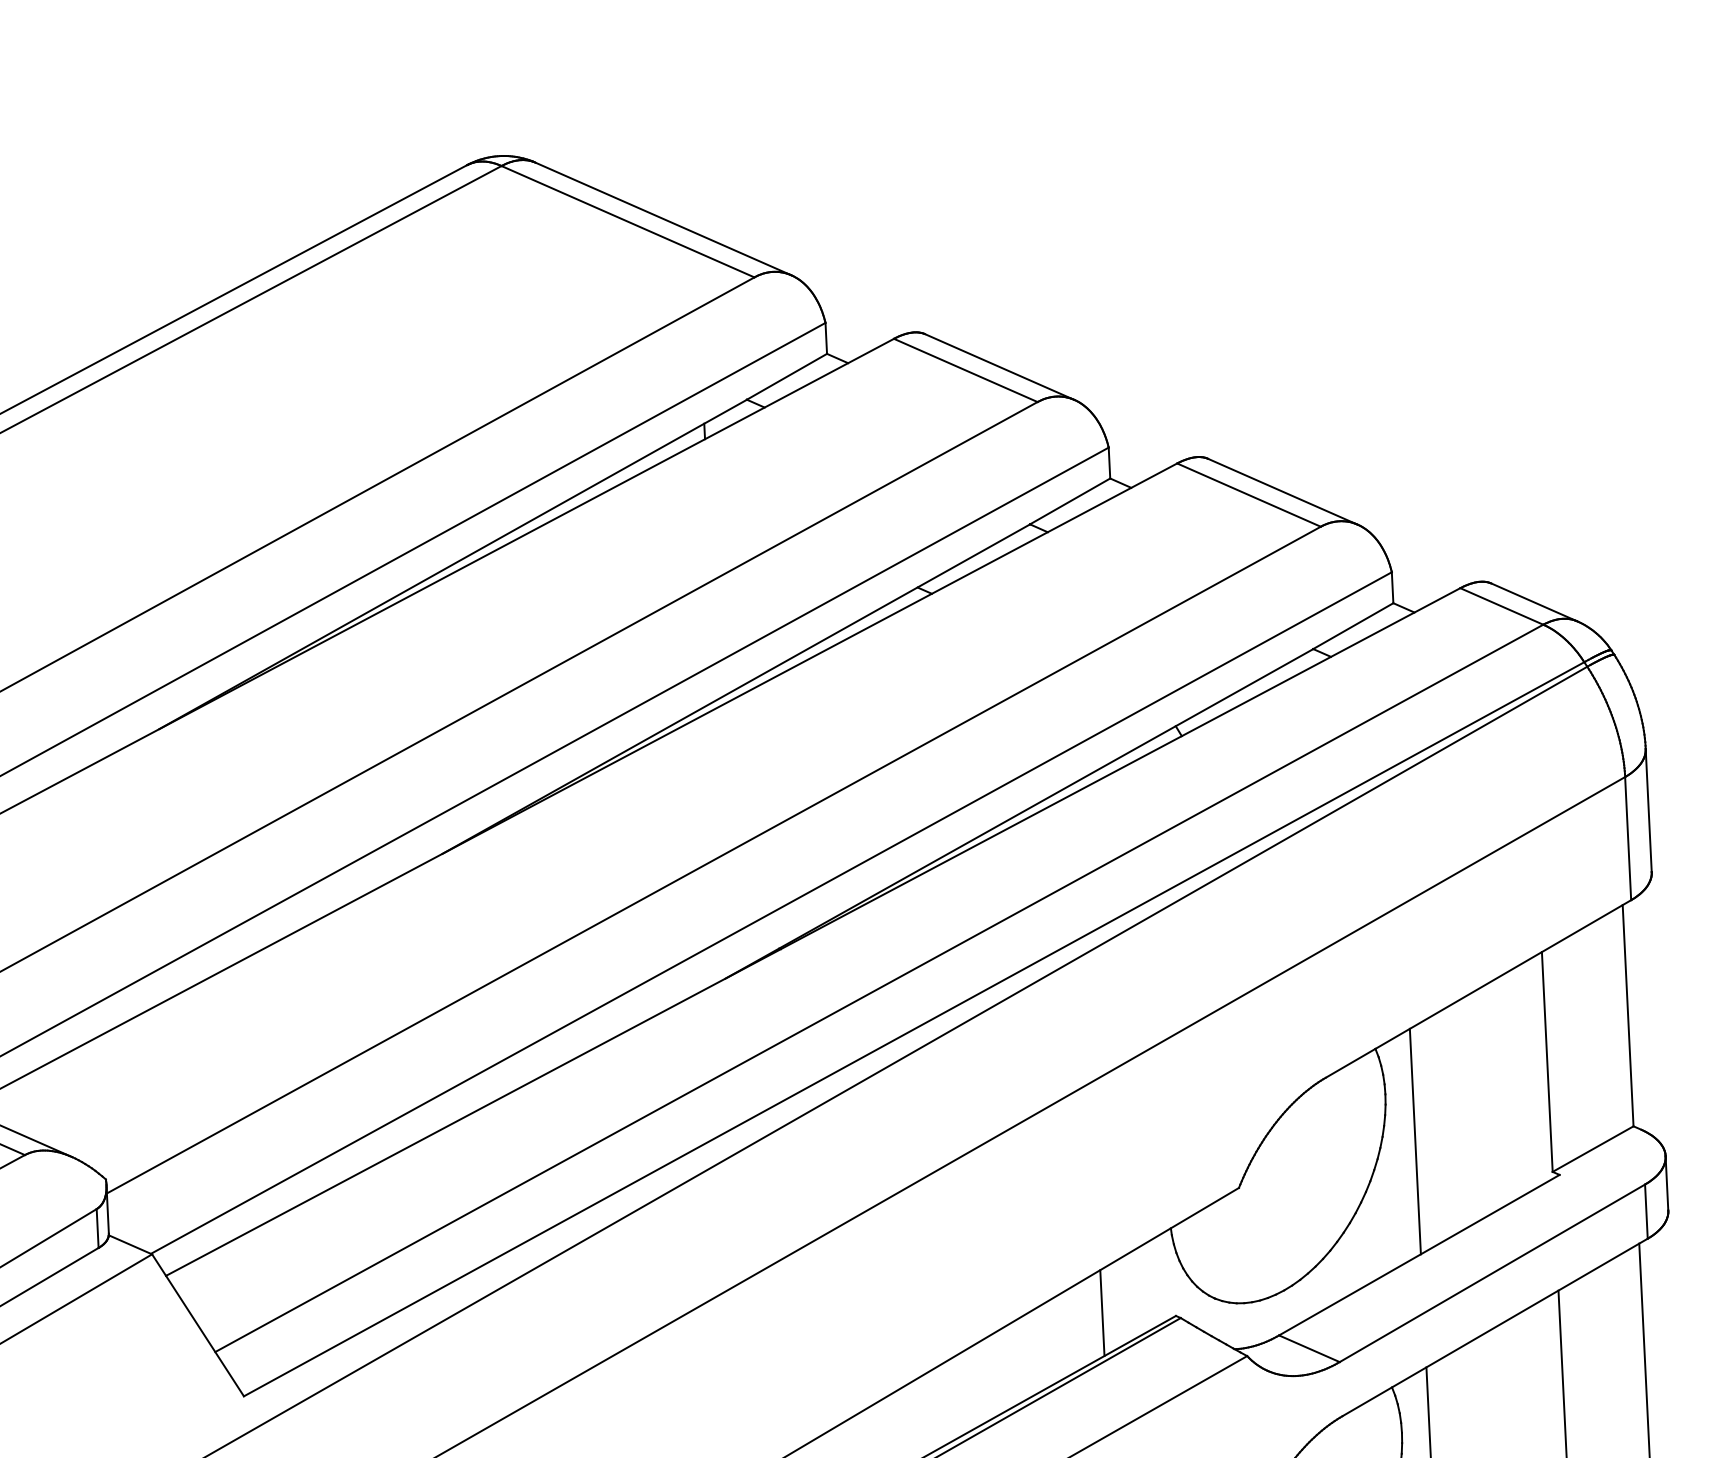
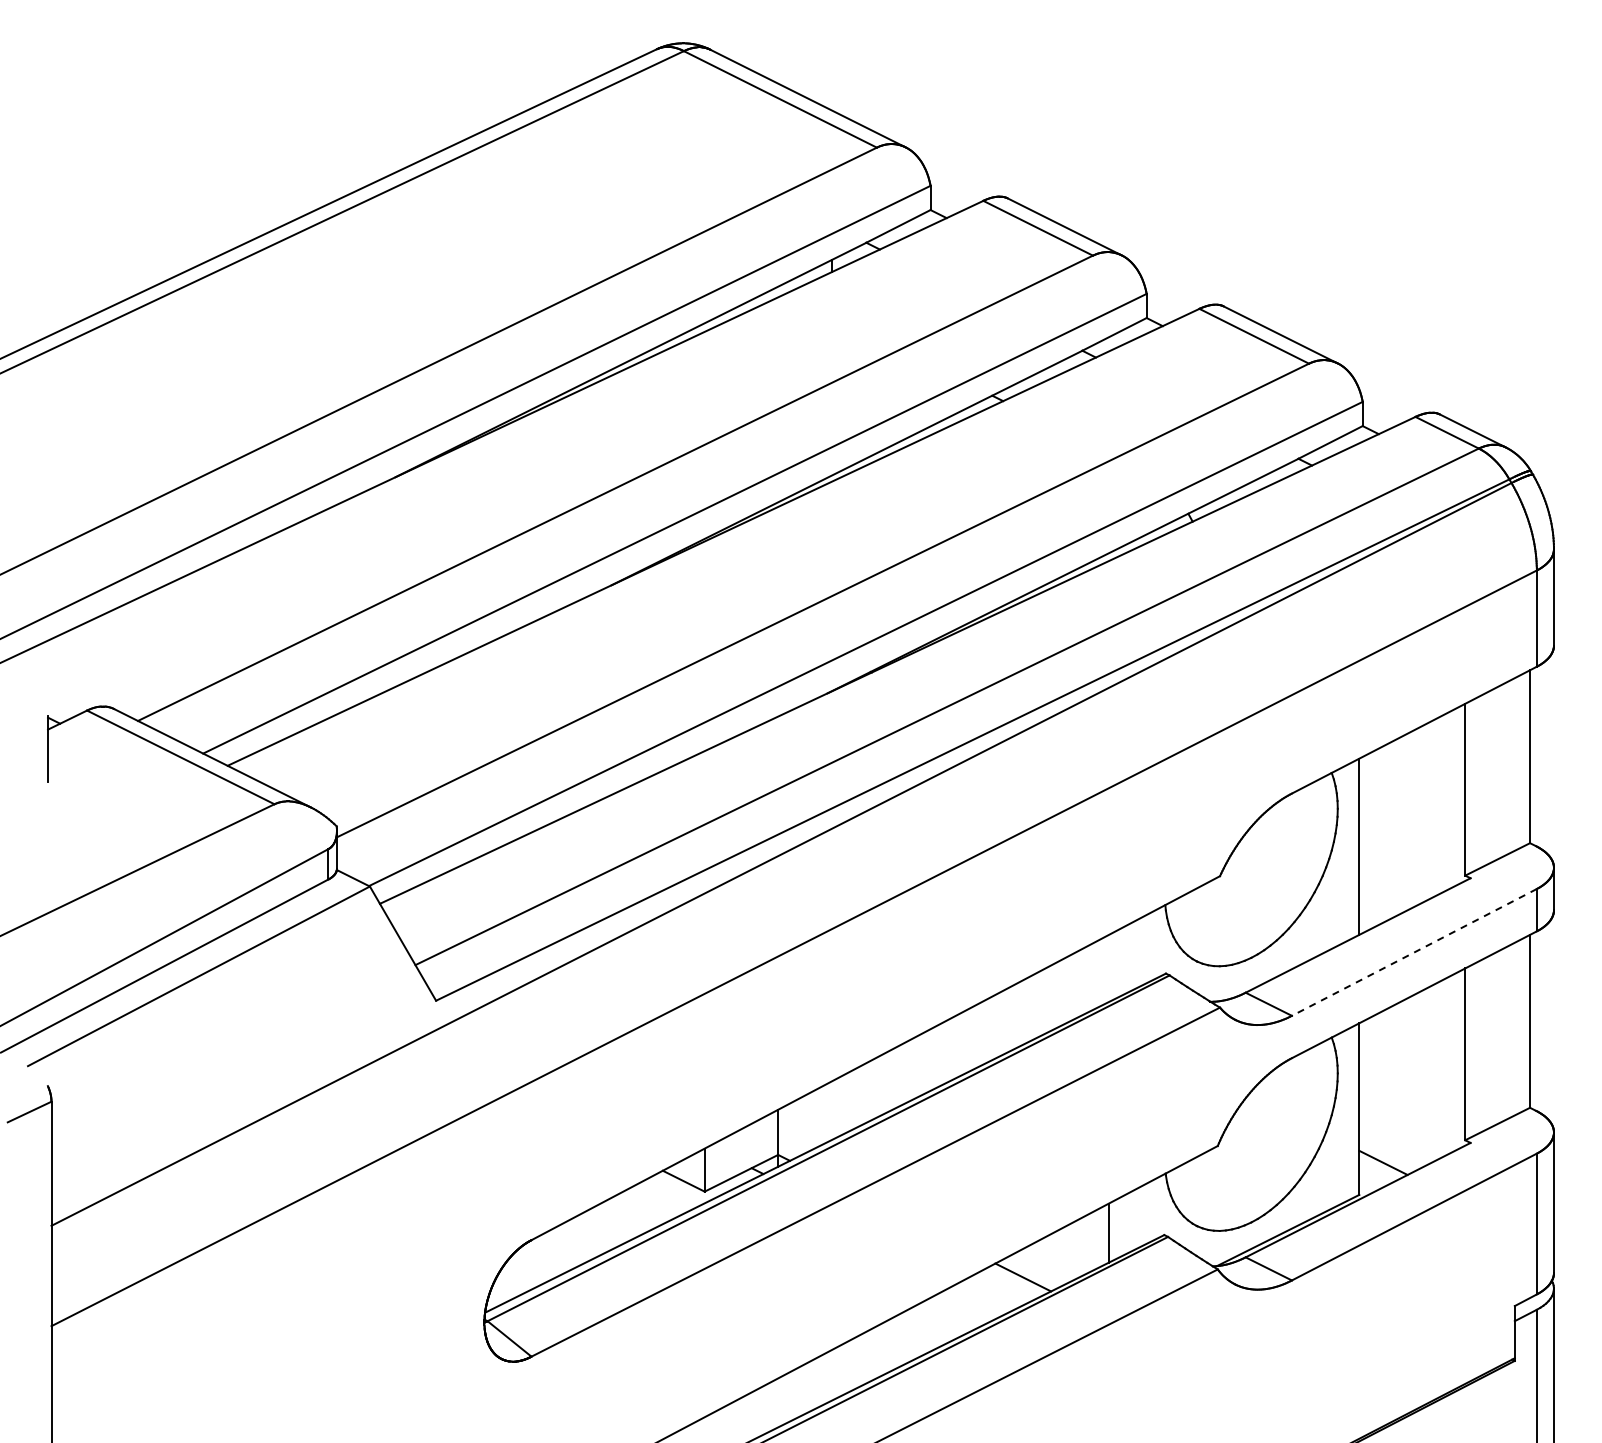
line: (1492, 1273) -> (1414, 952), solid -> dashed
line: (1102, 1313) -> (1108, 968), removed

